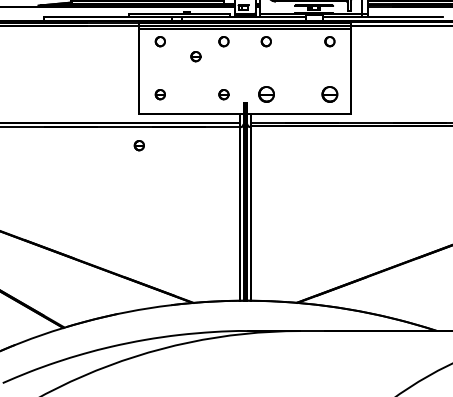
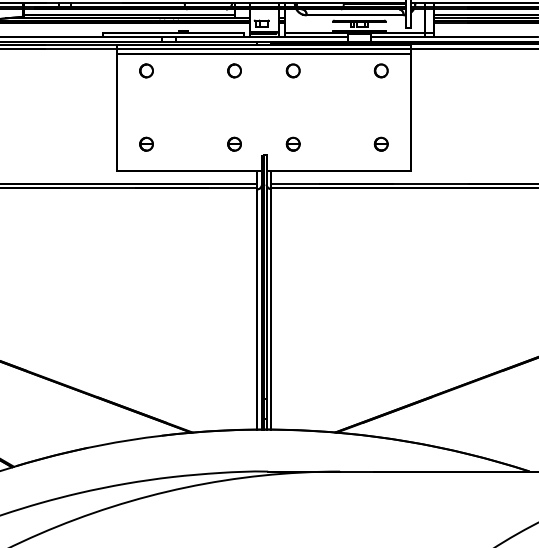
part: (195, 56) -> (195, 91), removed
part: (265, 94) -> (292, 144), size x0.62
part: (329, 94) -> (380, 144), size x0.62
part: (138, 145) -> (116, 214), removed

